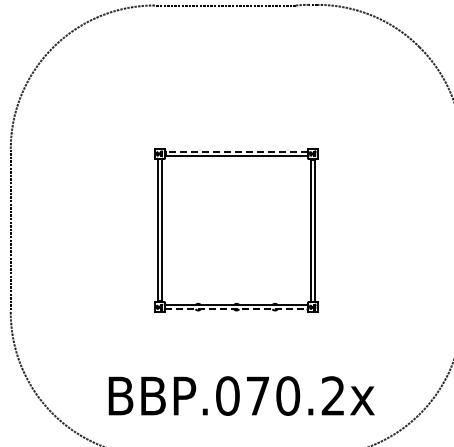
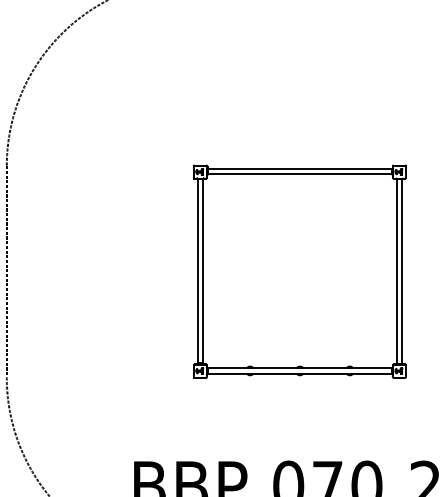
line: (236, 151) -> (299, 168), dashed -> solid
line: (236, 309) -> (299, 374), dashed -> solid

